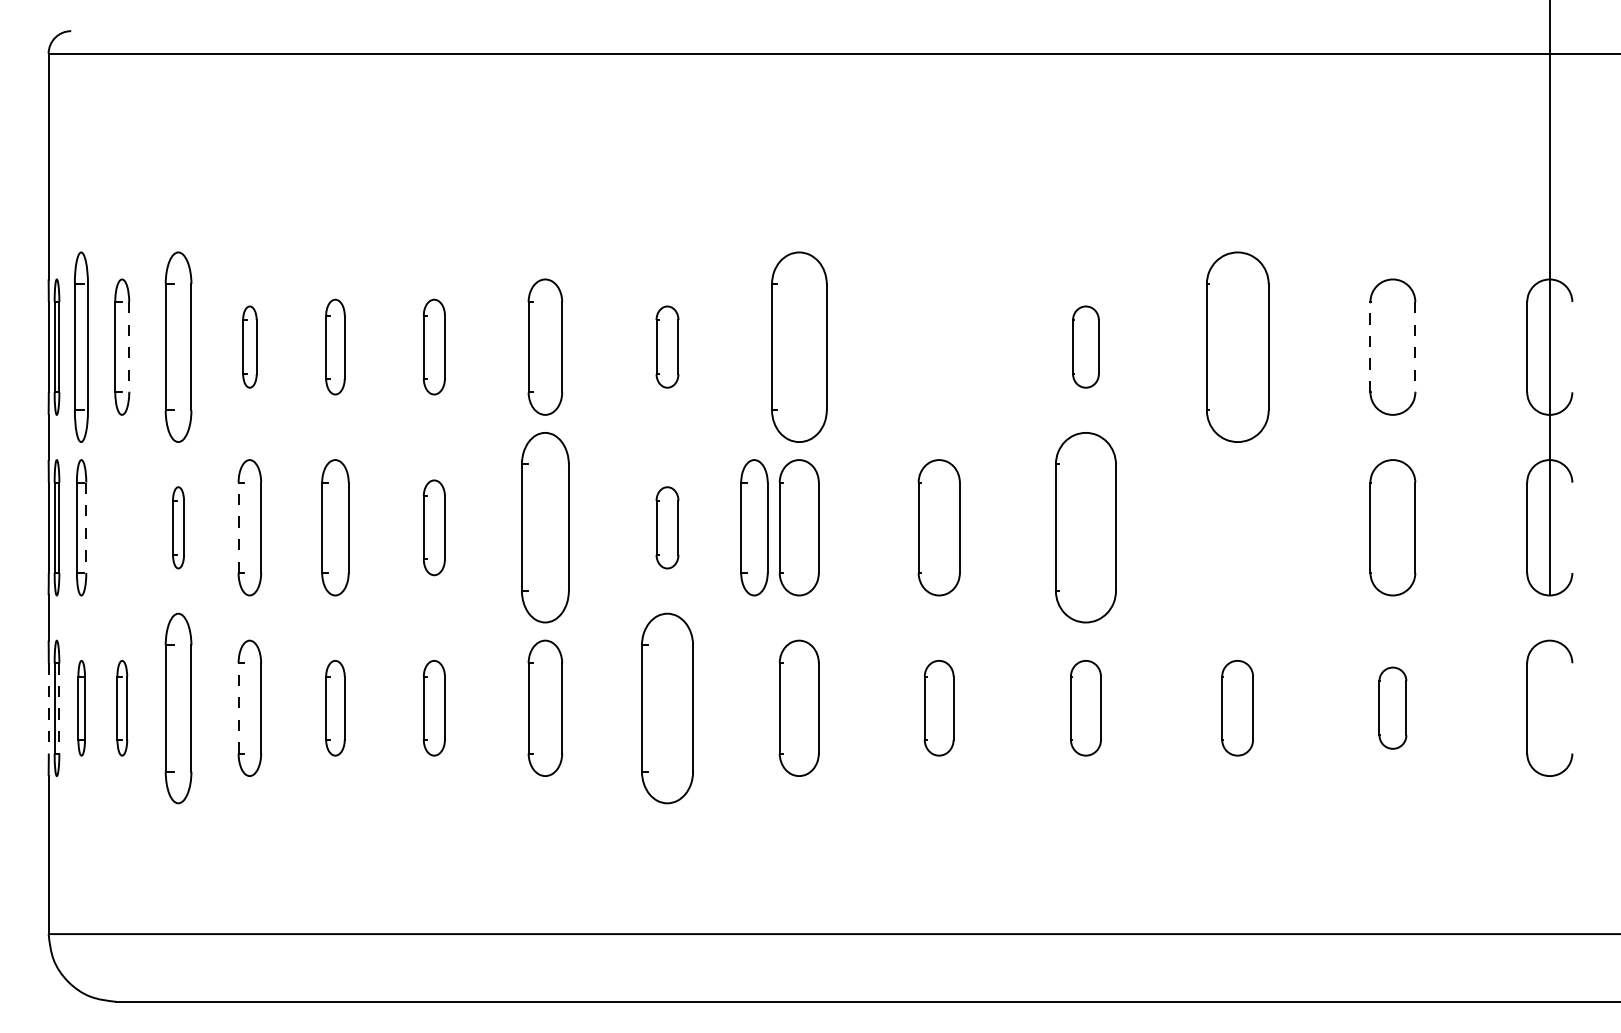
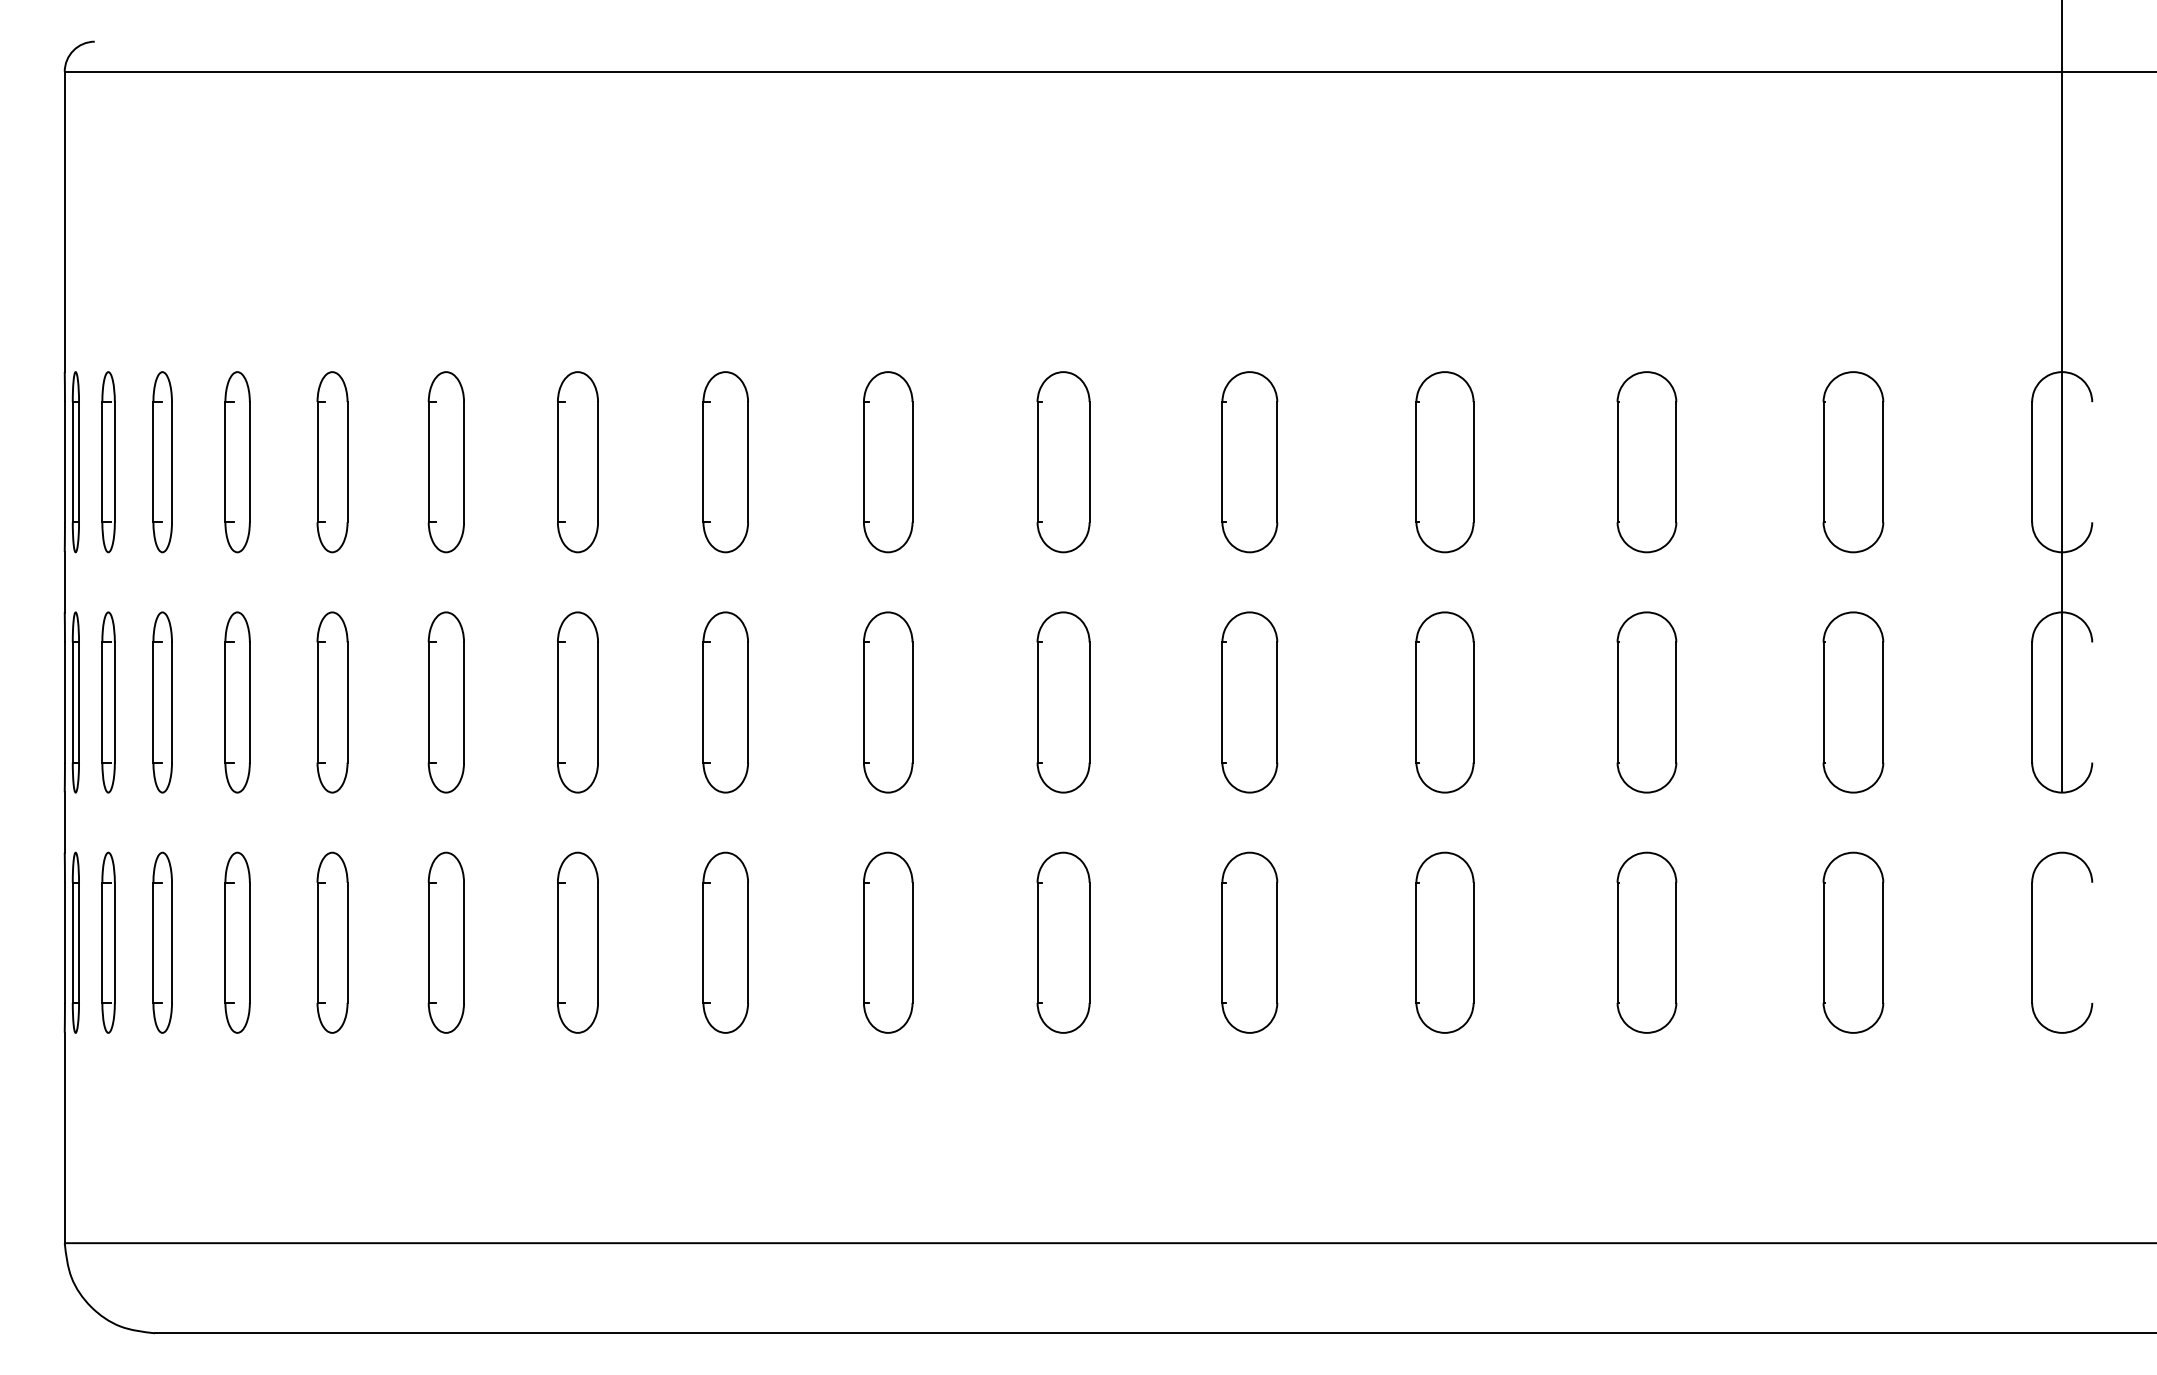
part: (81, 346) -> (108, 461), size x0.71
part: (178, 346) -> (237, 461), size x0.71
part: (249, 346) -> (332, 461), size x1.67
part: (335, 346) -> (446, 461), size x1.43
part: (434, 346) -> (578, 461), size x1.43
part: (667, 346) -> (888, 461), size x1.67
part: (798, 346) -> (1062, 461), size x0.71
part: (938, 346) -> (1248, 461), added
part: (1085, 346) -> (1444, 461), size x1.67
part: (1237, 346) -> (1646, 461), size x0.71
line: (1370, 346) -> (1823, 461), dashed -> solid
line: (129, 347) -> (172, 462), dashed -> solid
line: (1415, 347) -> (1883, 462), dashed -> solid
part: (122, 527) -> (163, 702), added
part: (178, 527) -> (237, 702), size x1.67
line: (238, 527) -> (317, 702), dashed -> solid
part: (434, 527) -> (578, 702), size x1.43
part: (545, 527) -> (725, 702), size x0.71
part: (667, 527) -> (888, 702), size x1.67
part: (754, 527) -> (1003, 702), removed
part: (1085, 527) -> (1444, 702), size x0.71
part: (1237, 527) -> (1646, 702), added
line: (86, 528) -> (115, 703), dashed -> solid
part: (81, 707) -> (108, 941), size x1.43
part: (122, 707) -> (163, 941), size x1.43
part: (178, 707) -> (237, 941), size x0.71
line: (238, 707) -> (317, 941), dashed -> solid
part: (335, 707) -> (446, 941), size x1.43
part: (434, 707) -> (578, 941), size x1.43
part: (667, 707) -> (888, 941), size x0.71
part: (938, 707) -> (1248, 941), size x1.43
part: (1085, 707) -> (1444, 941), size x1.43
part: (1237, 707) -> (1646, 941), size x1.43
part: (1392, 707) -> (1852, 941), size x1.67
line: (48, 708) -> (64, 942), dashed -> solid
line: (59, 708) -> (79, 942), dashed -> solid

